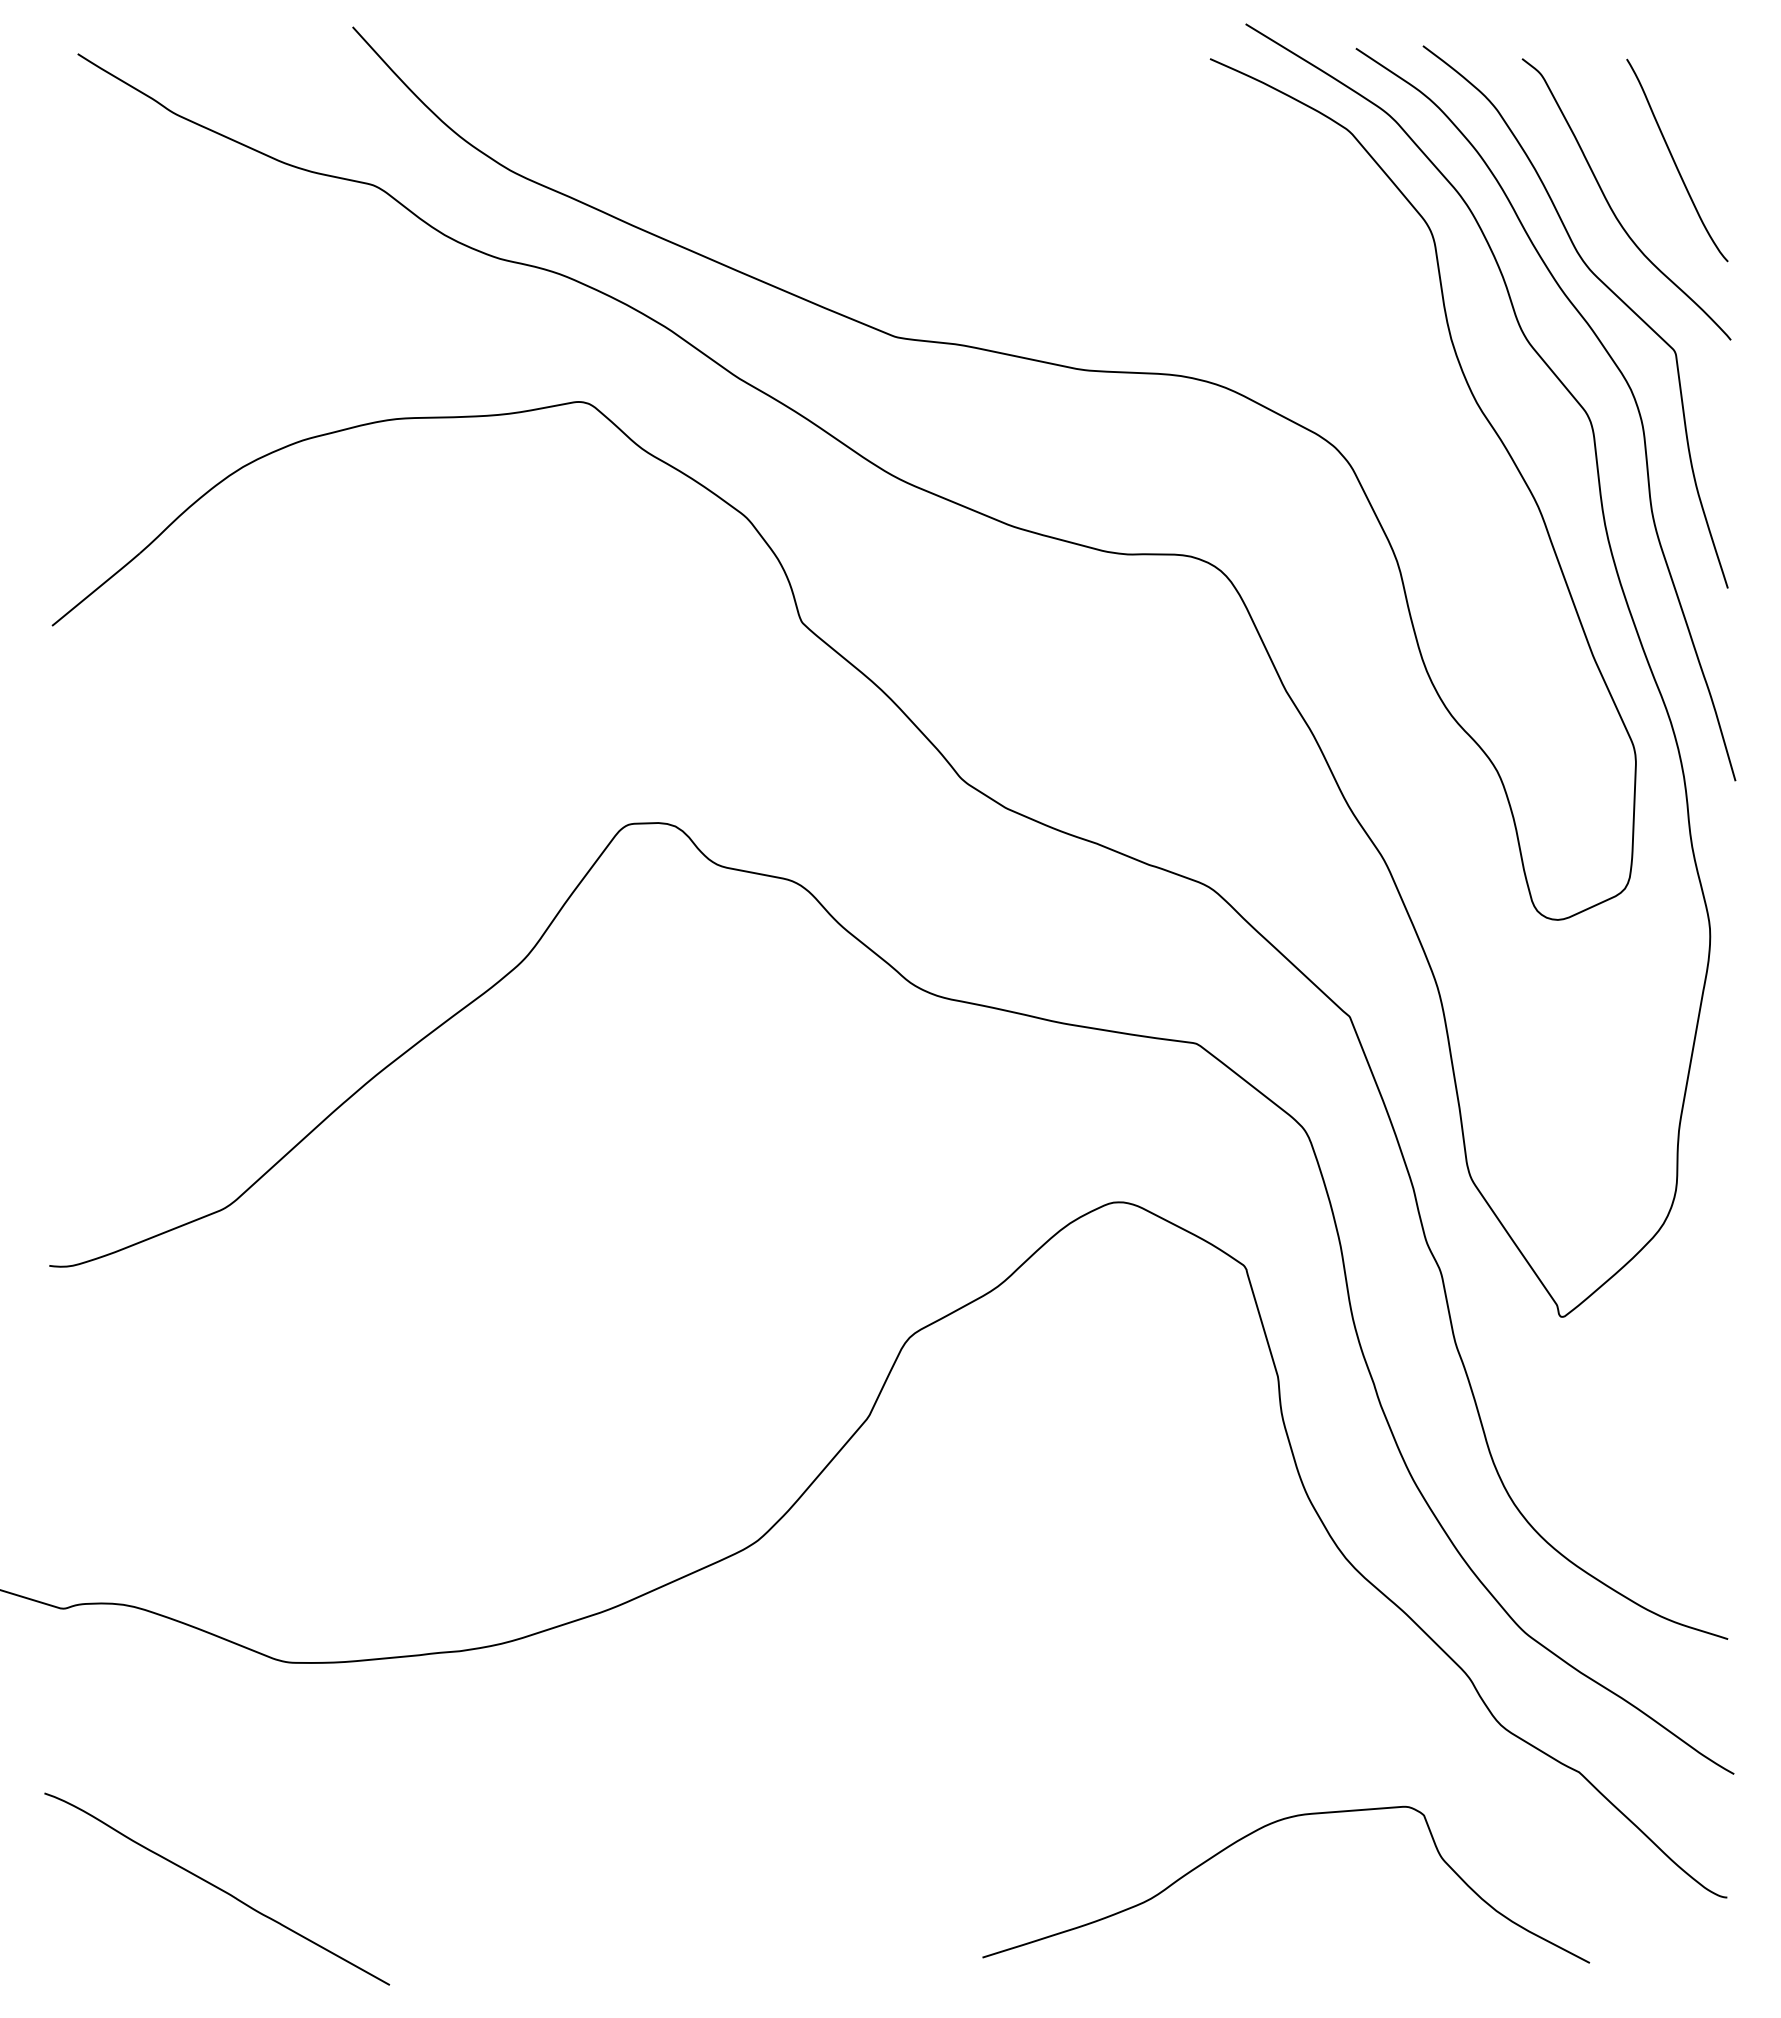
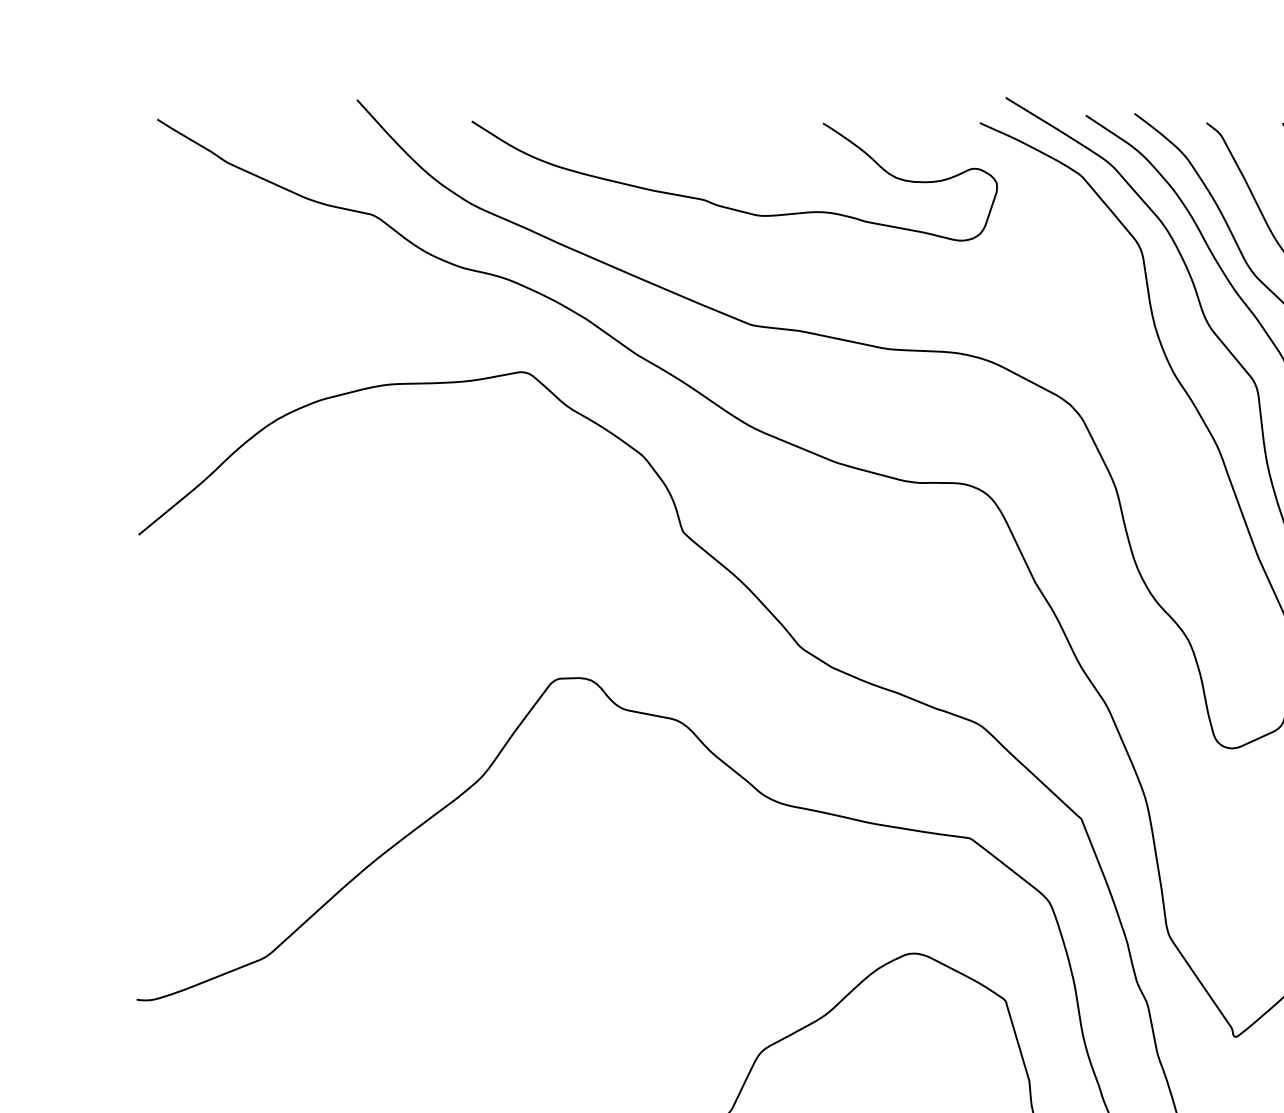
curve: (862, 174) -> (727, 206), added

